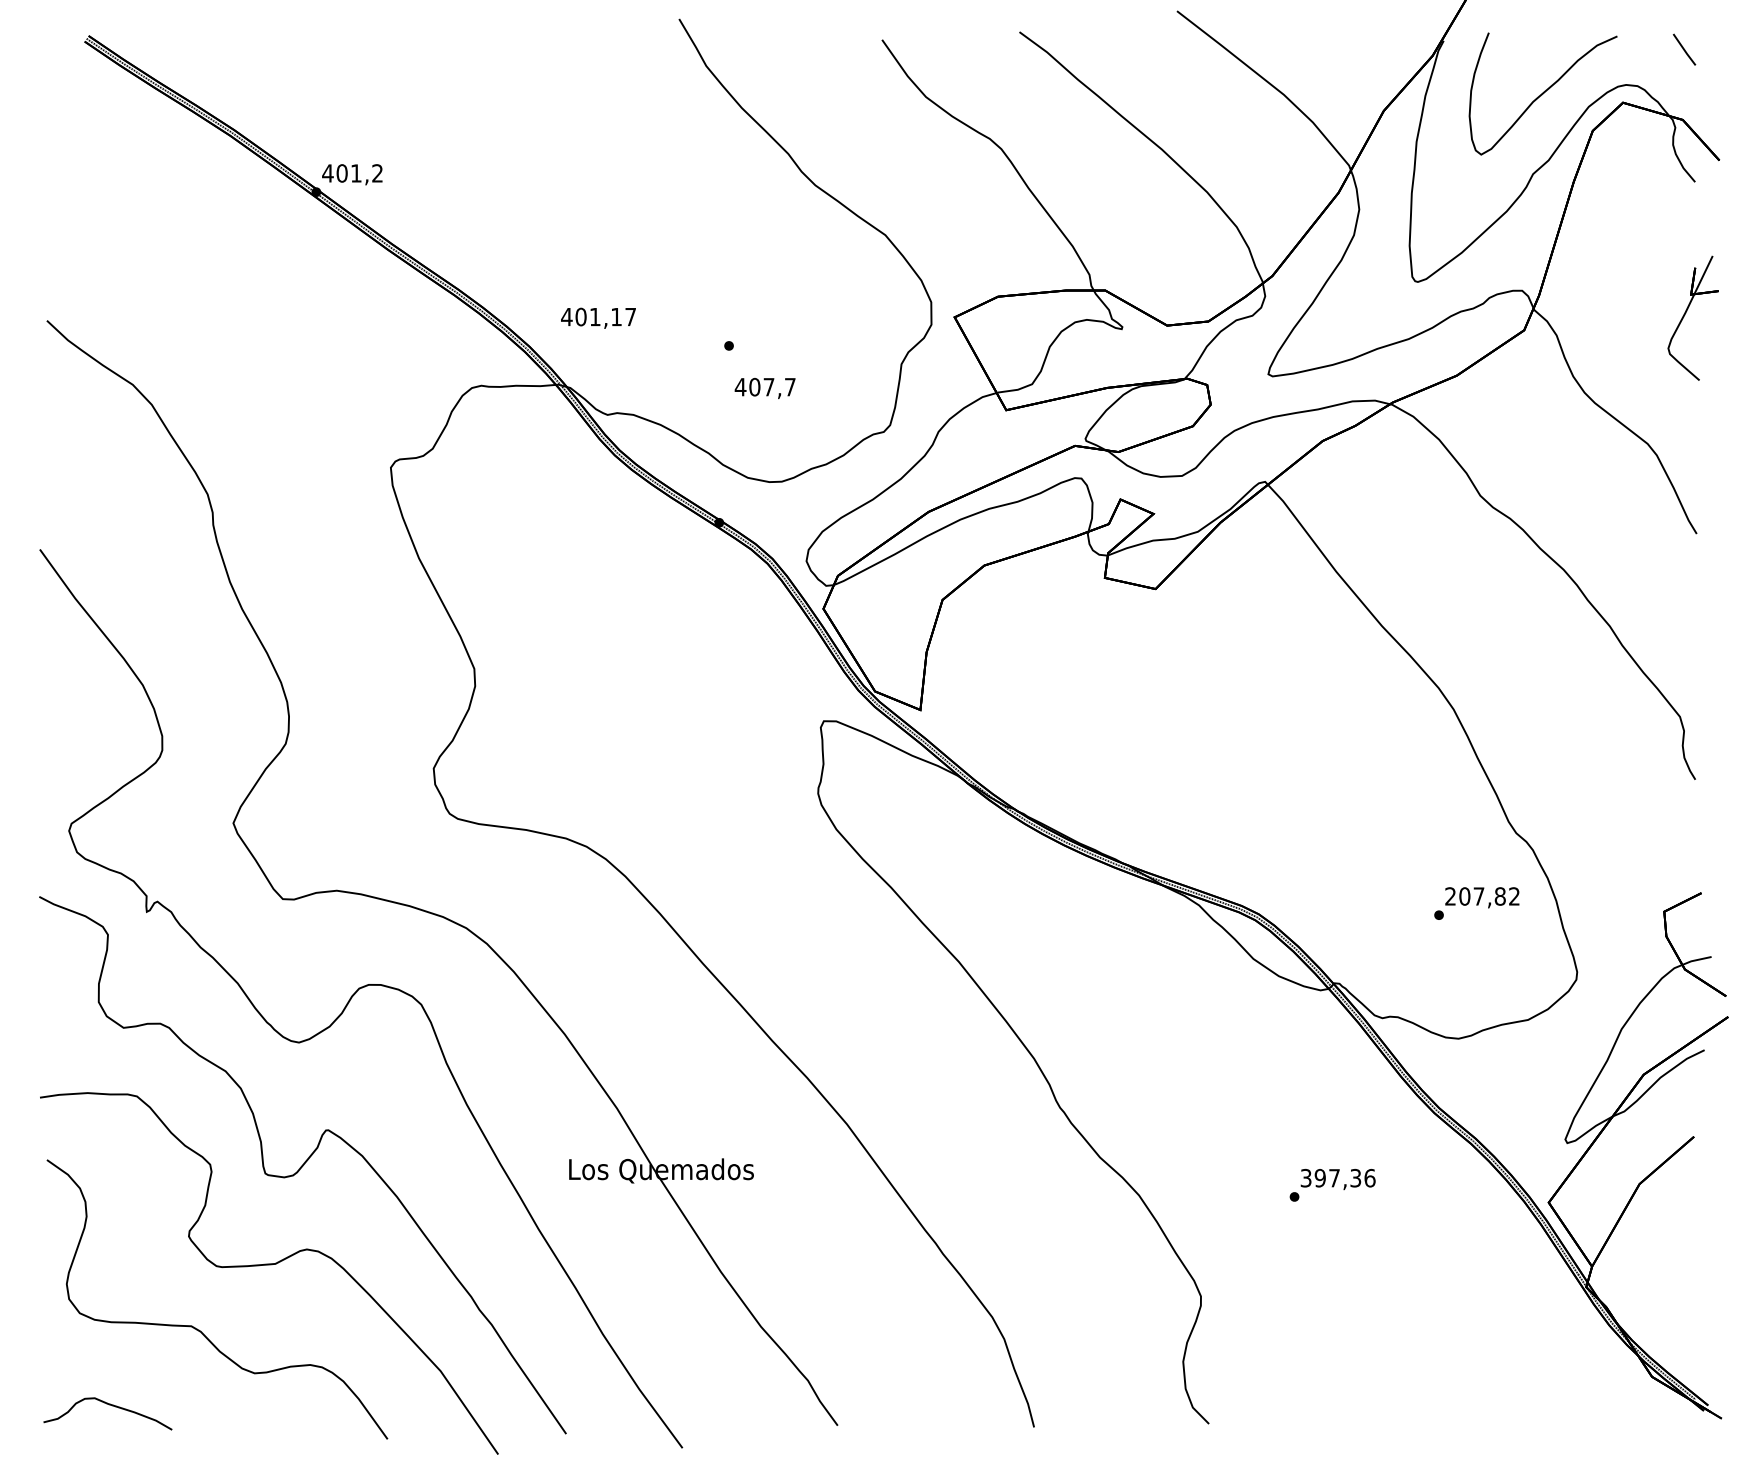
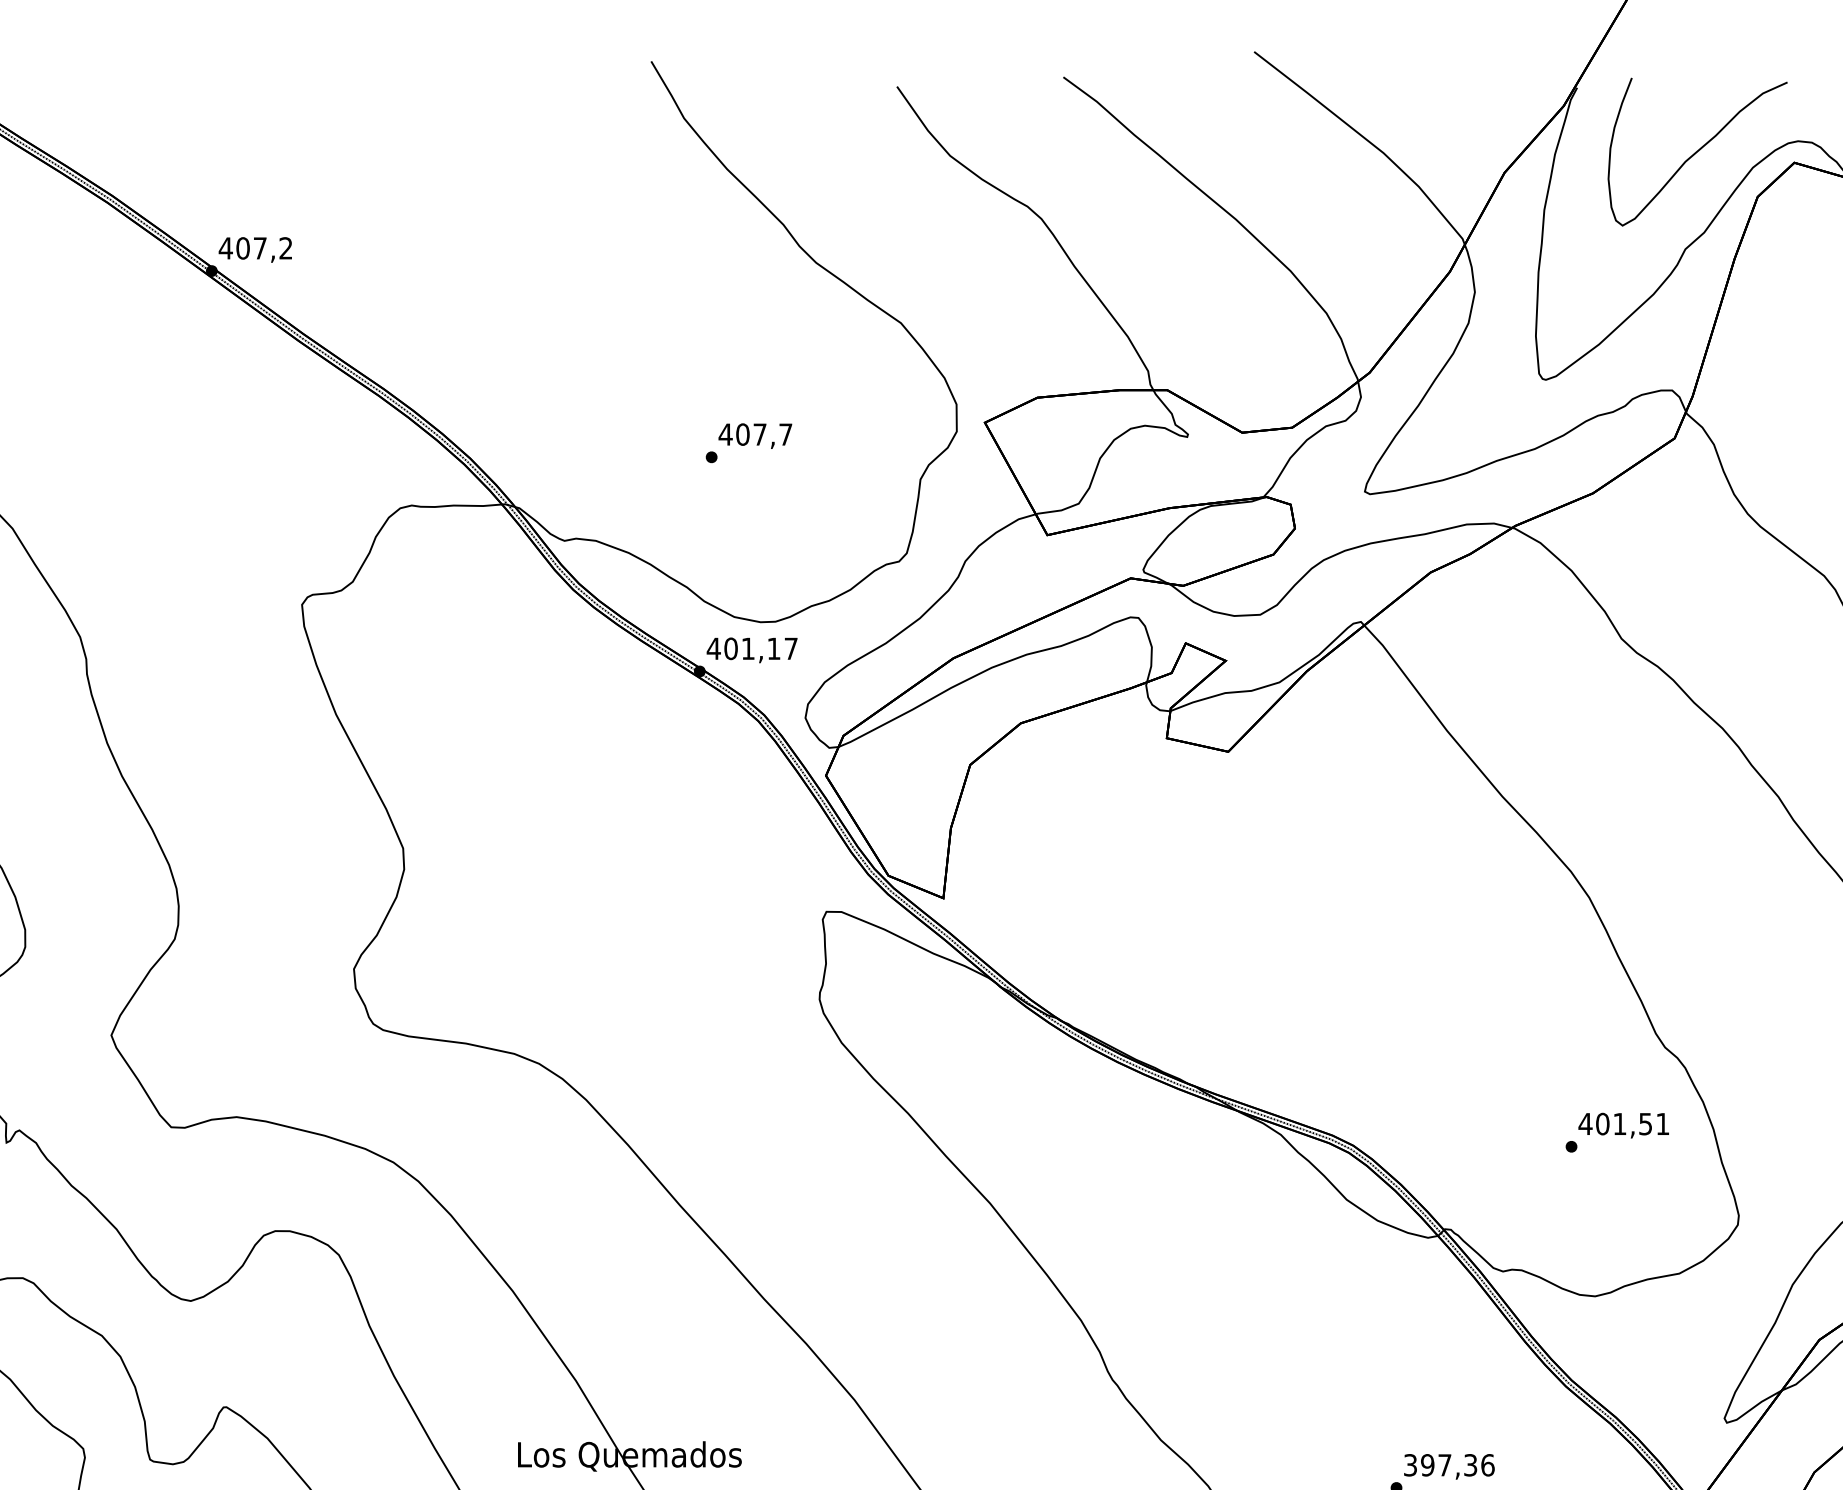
text: (356, 173) -> (260, 248), 401,2 -> 407,2
text: (598, 317) -> (752, 649), moved
text: (764, 388) -> (754, 436), moved
text: (1481, 896) -> (1622, 1124), 207,82 -> 401,51

